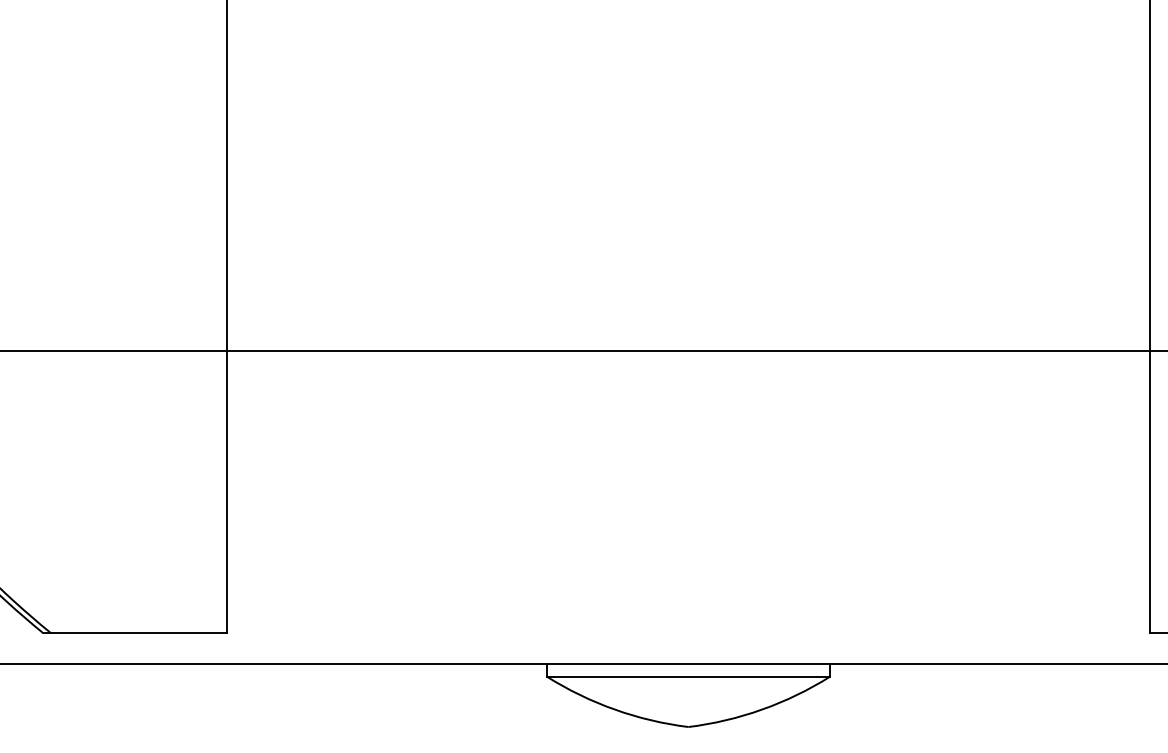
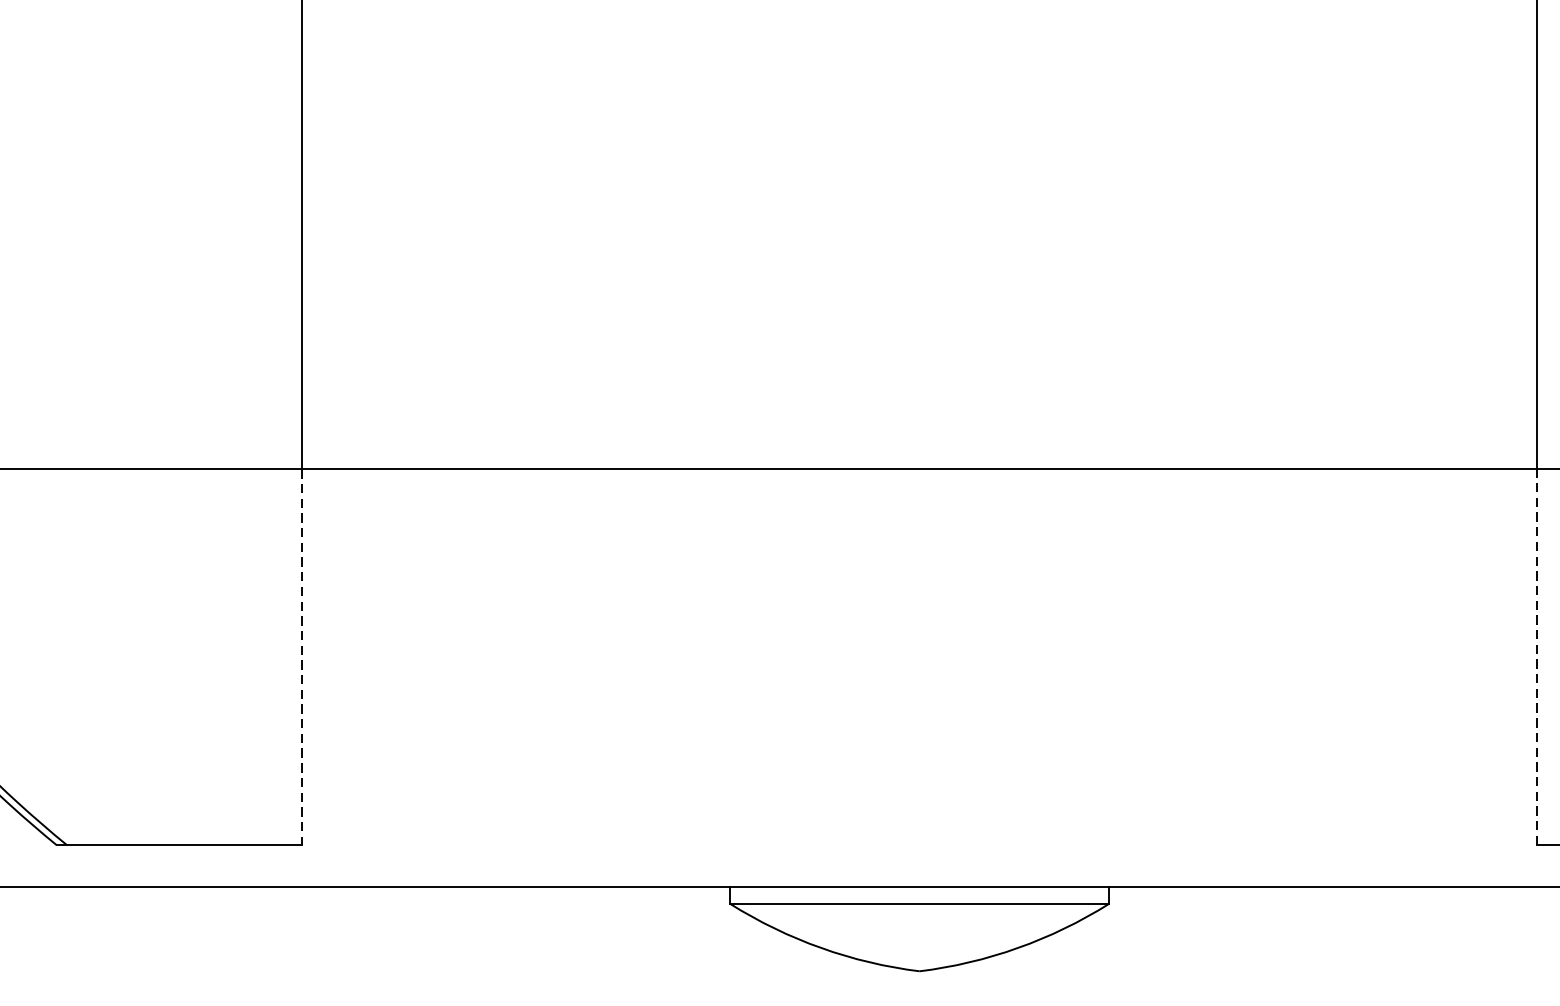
line: (226, 491) -> (302, 656), solid -> dashed
line: (1150, 491) -> (1536, 656), solid -> dashed

